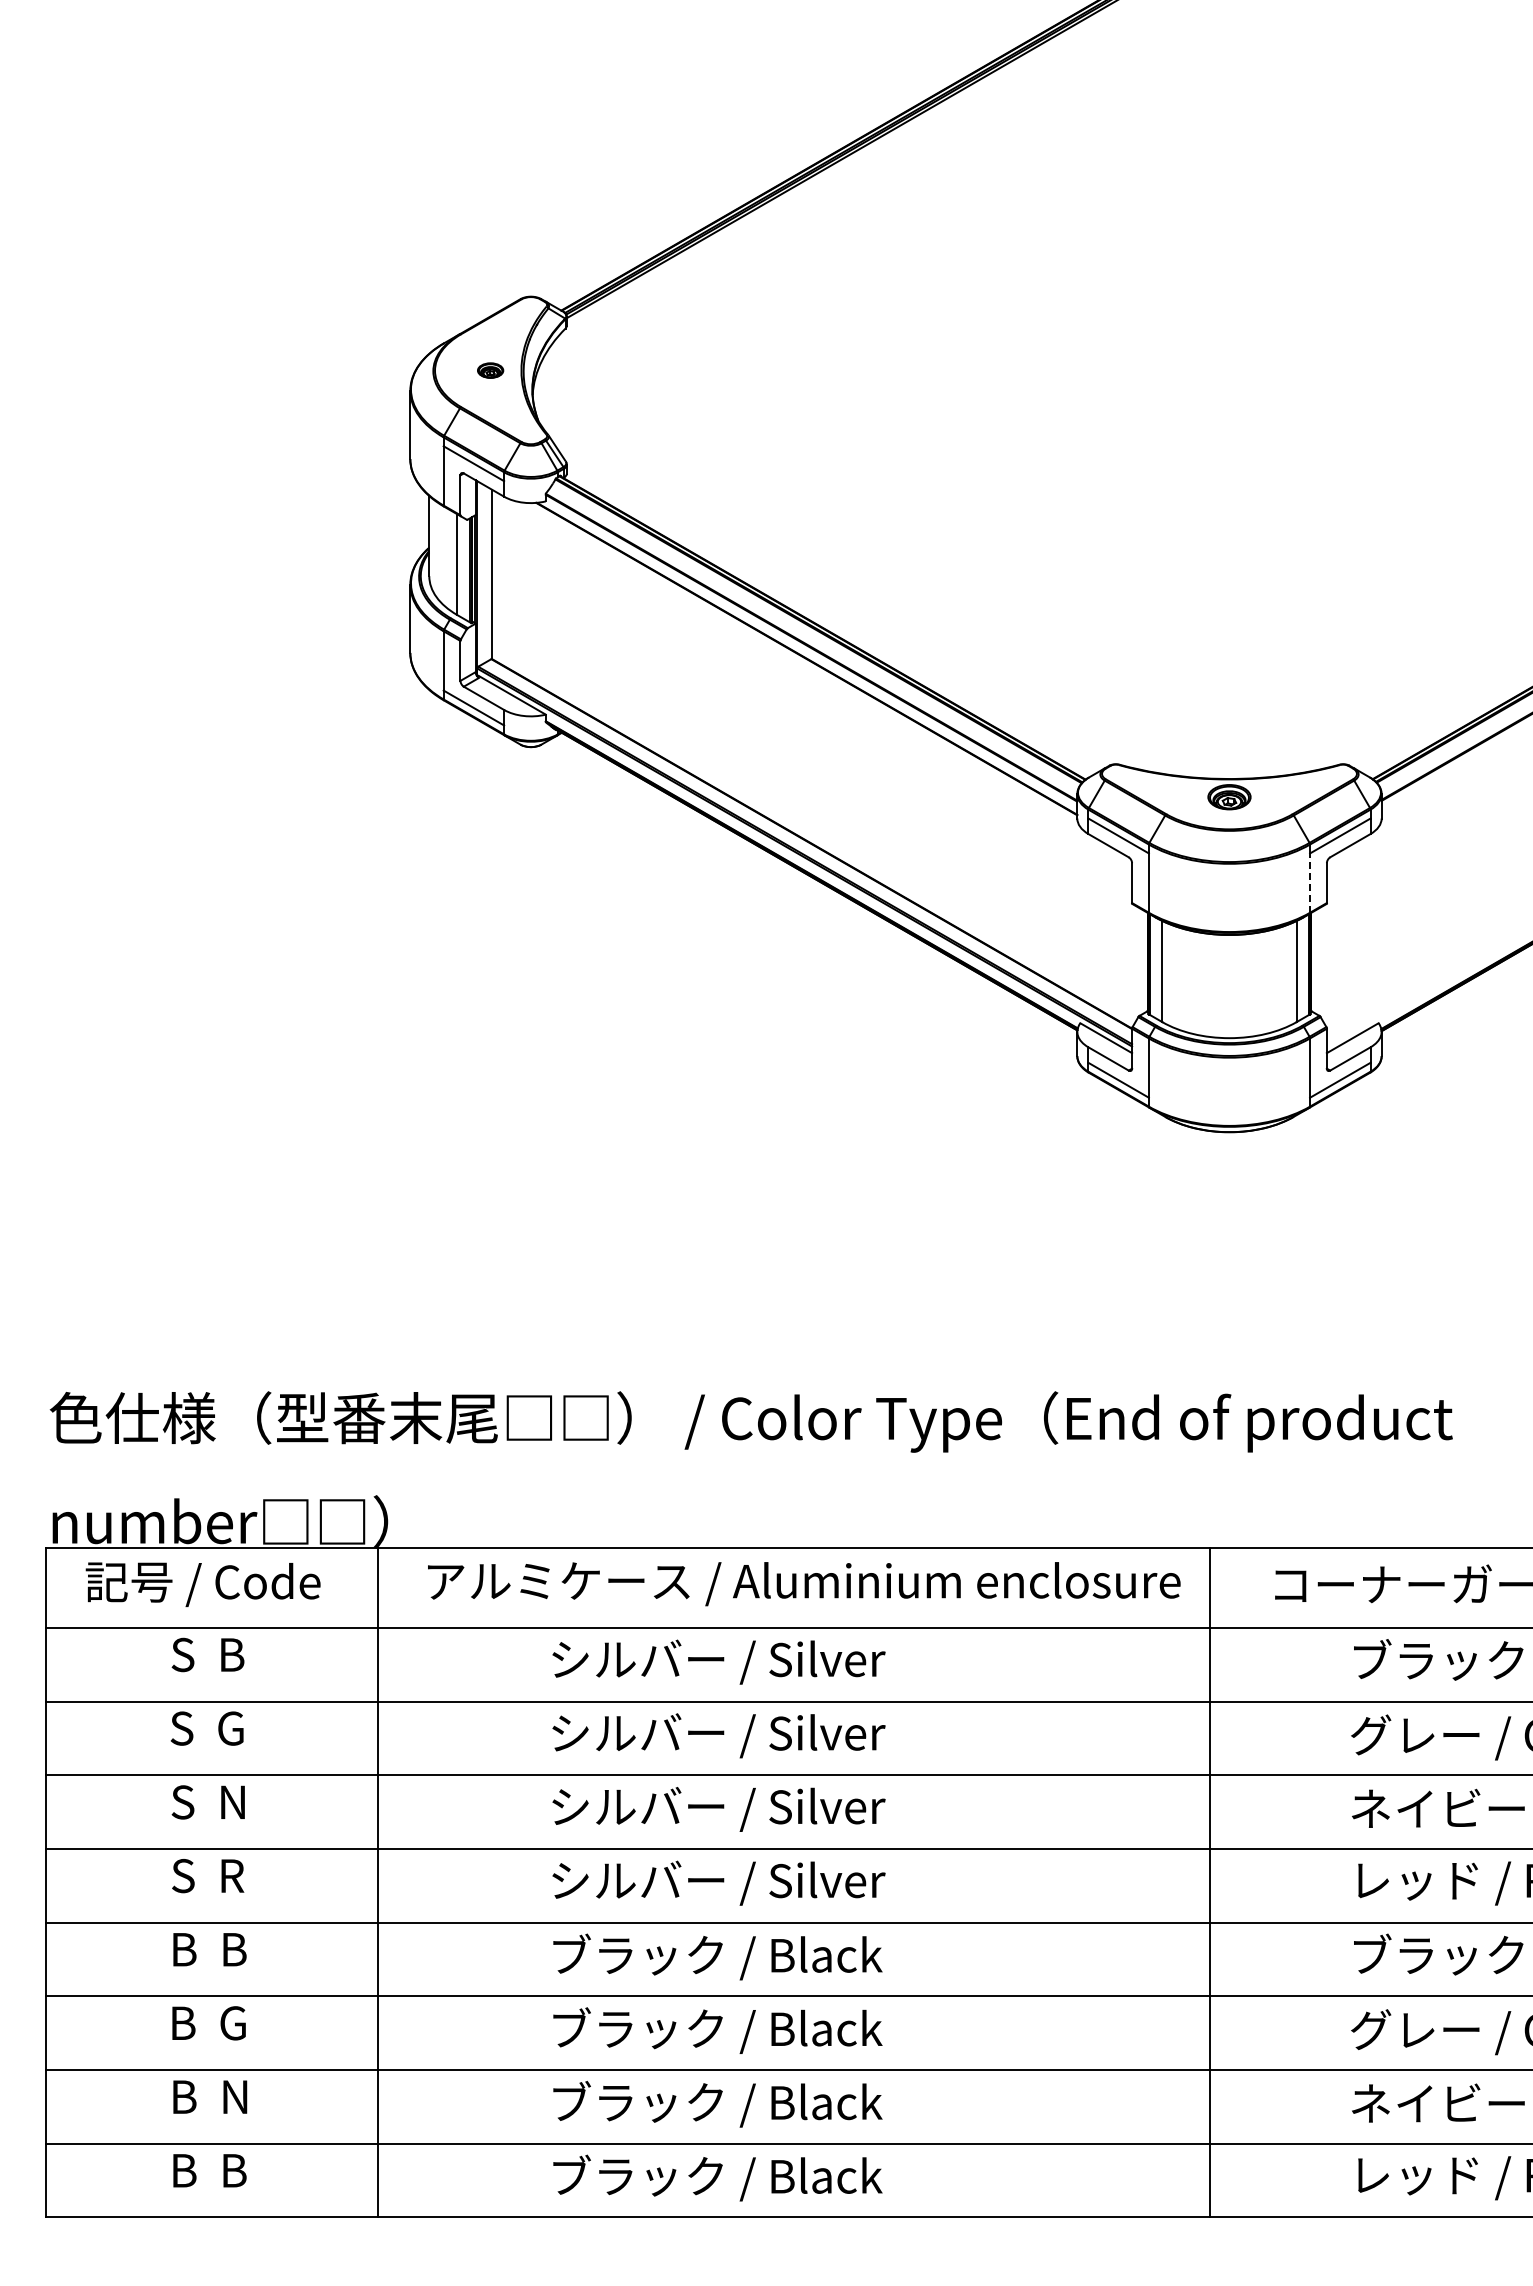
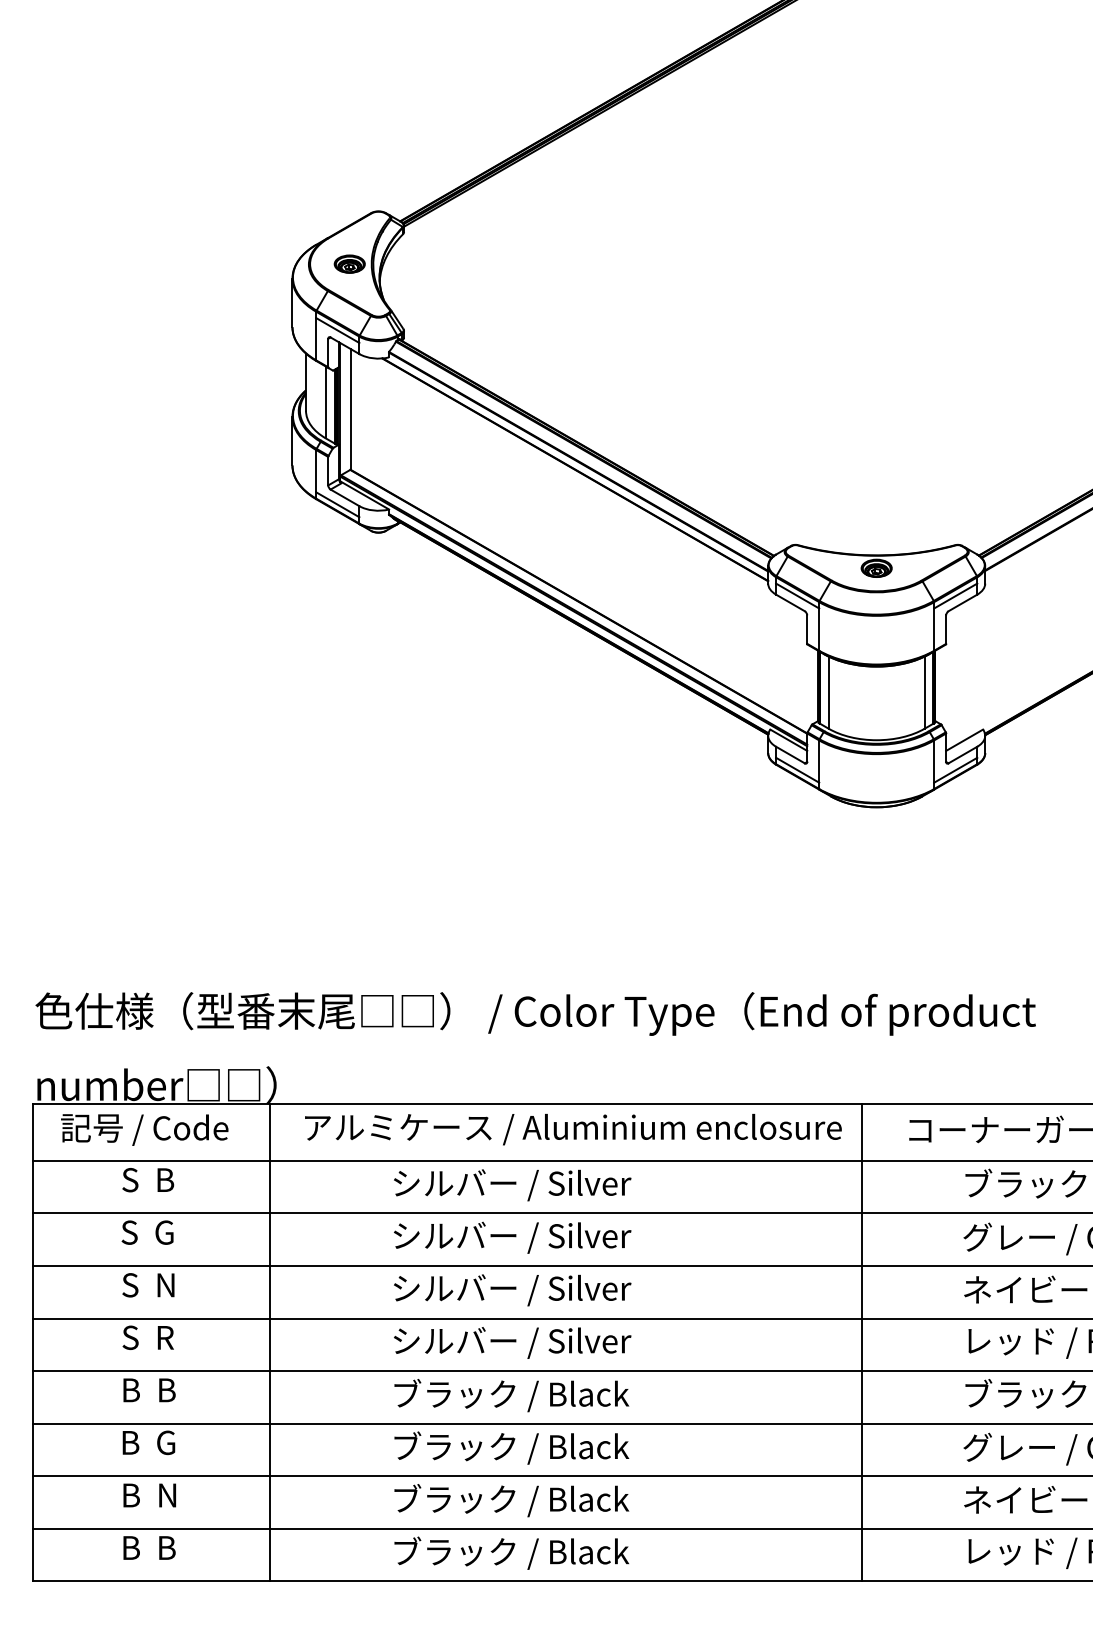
part: (490, 370) -> (349, 264), size x1.67
line: (1310, 883) -> (934, 629), dashed -> solid

